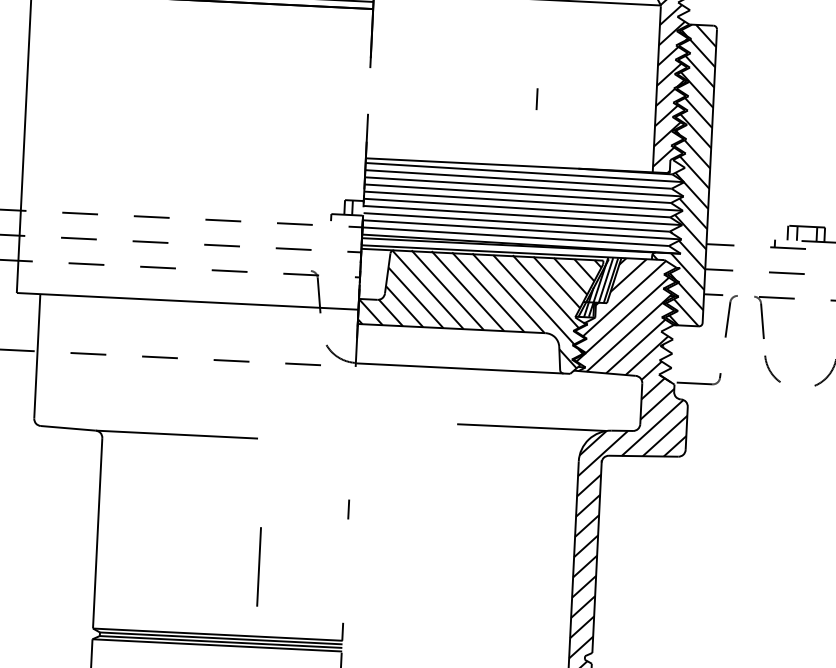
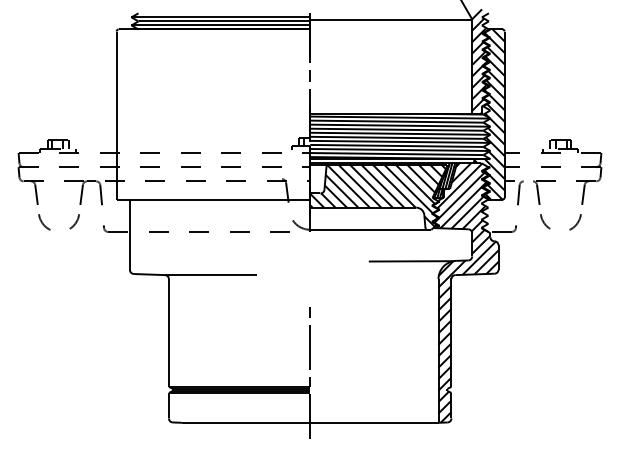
line: (536, 98) -> (309, 75), moved
line: (258, 566) -> (309, 347), moved

